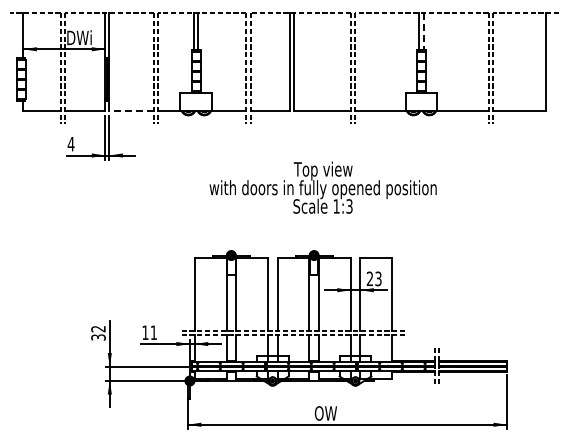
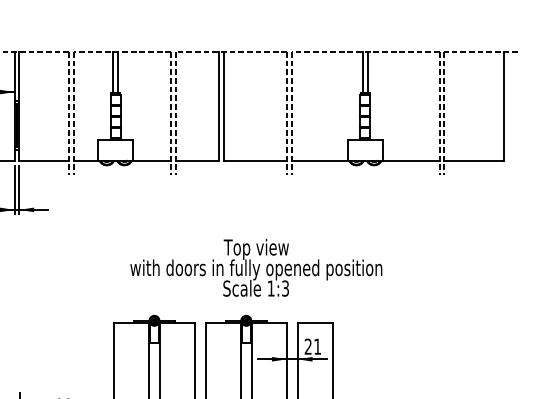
line: (423, 31) -> (367, 72), dashed -> solid
line: (131, 111) -> (43, 161), dashed -> solid
text: (322, 187) -> (255, 267), moved
text: (378, 278) -> (317, 346), 23 -> 21

